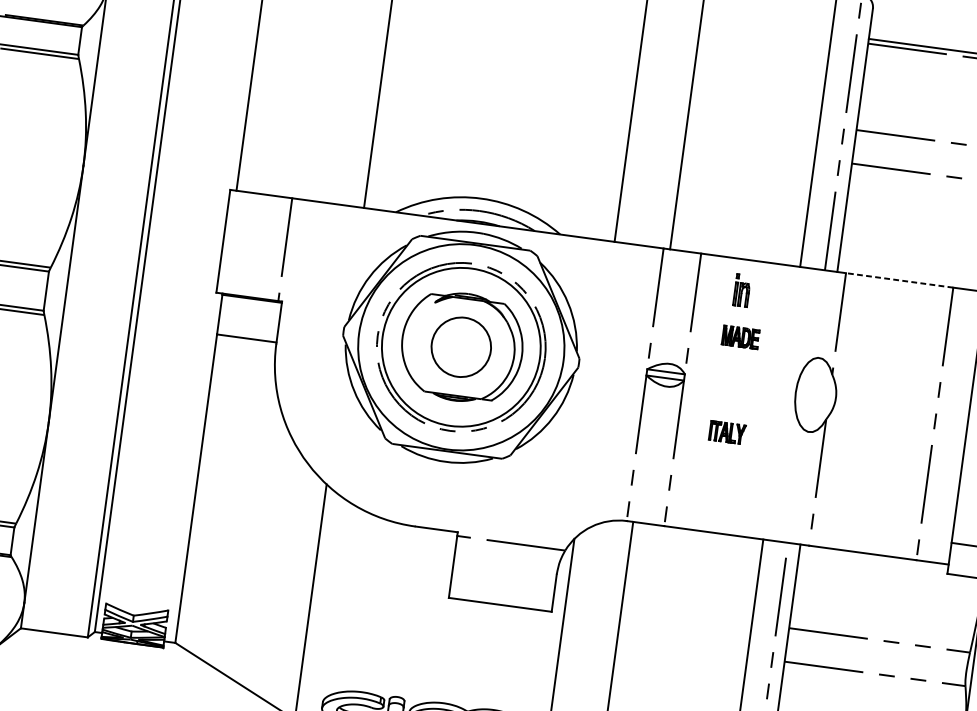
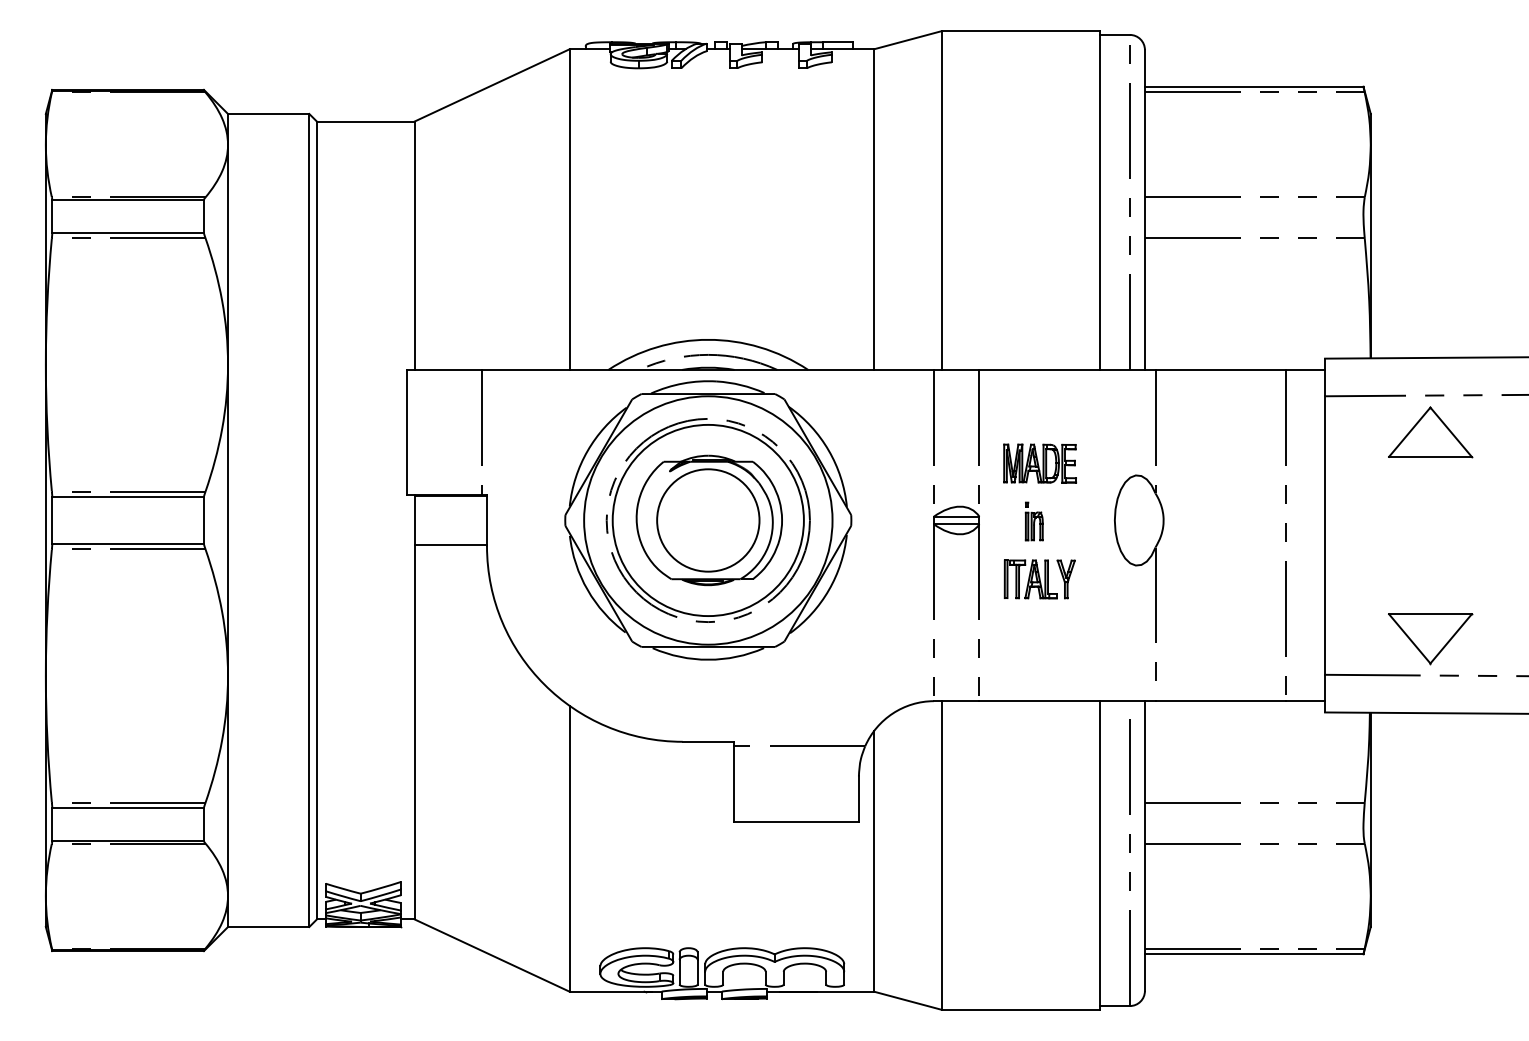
line: (899, 280) -> (1220, 369), dashed -> solid
part: (741, 290) -> (1033, 521), moved
part: (740, 337) -> (1040, 463), size x1.67
circle: (461, 347) -> (708, 520), size x1.43
part: (727, 432) -> (1039, 579), size x1.67

